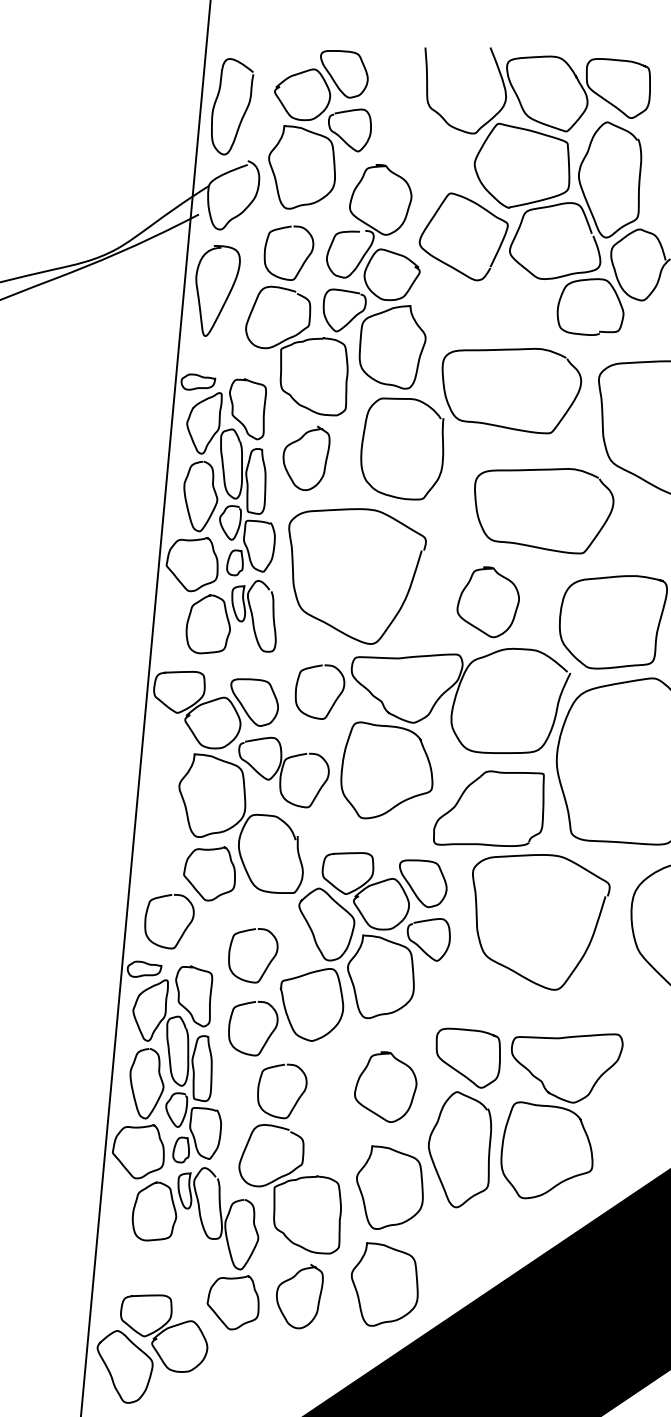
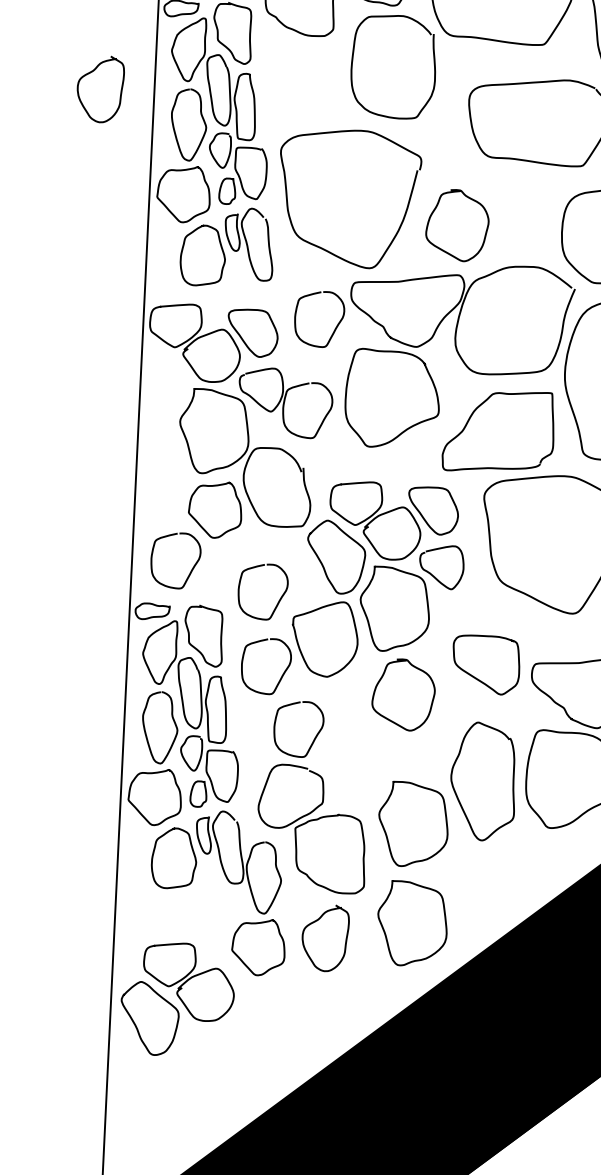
curve: (298, 441) -> (92, 72), moved
curve: (465, 589) -> (433, 213), moved
curve: (366, 1069) -> (383, 677), moved
curve: (458, 1070) -> (477, 677), moved

